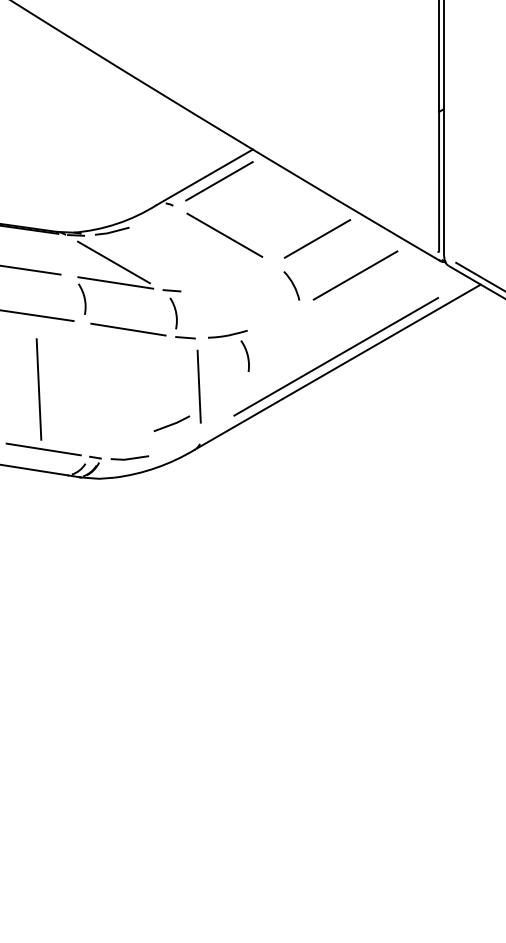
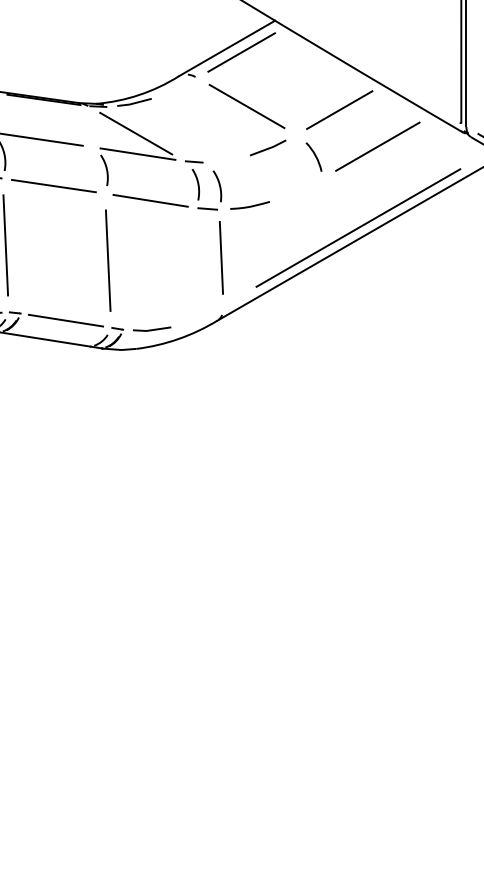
arc: (246, 355) -> (218, 185), moved
line: (38, 389) -> (107, 260), moved
line: (171, 423) -> (267, 147), moved

